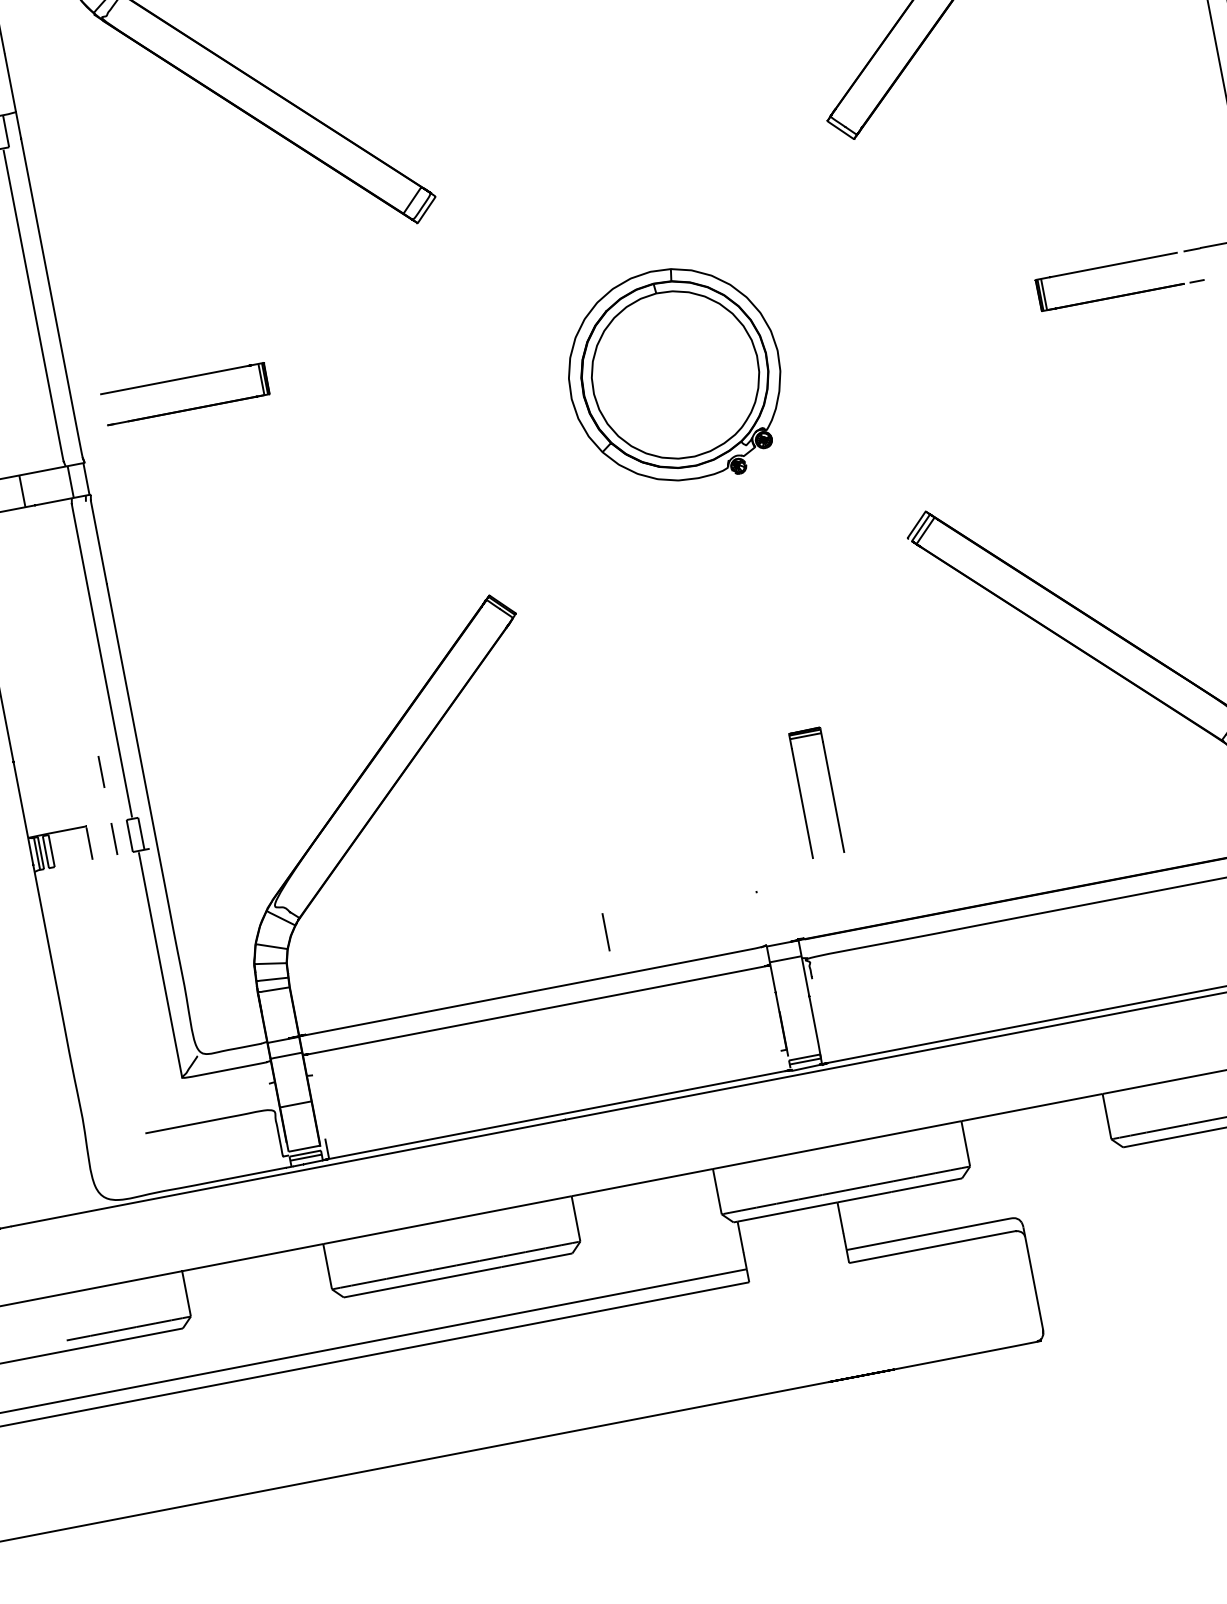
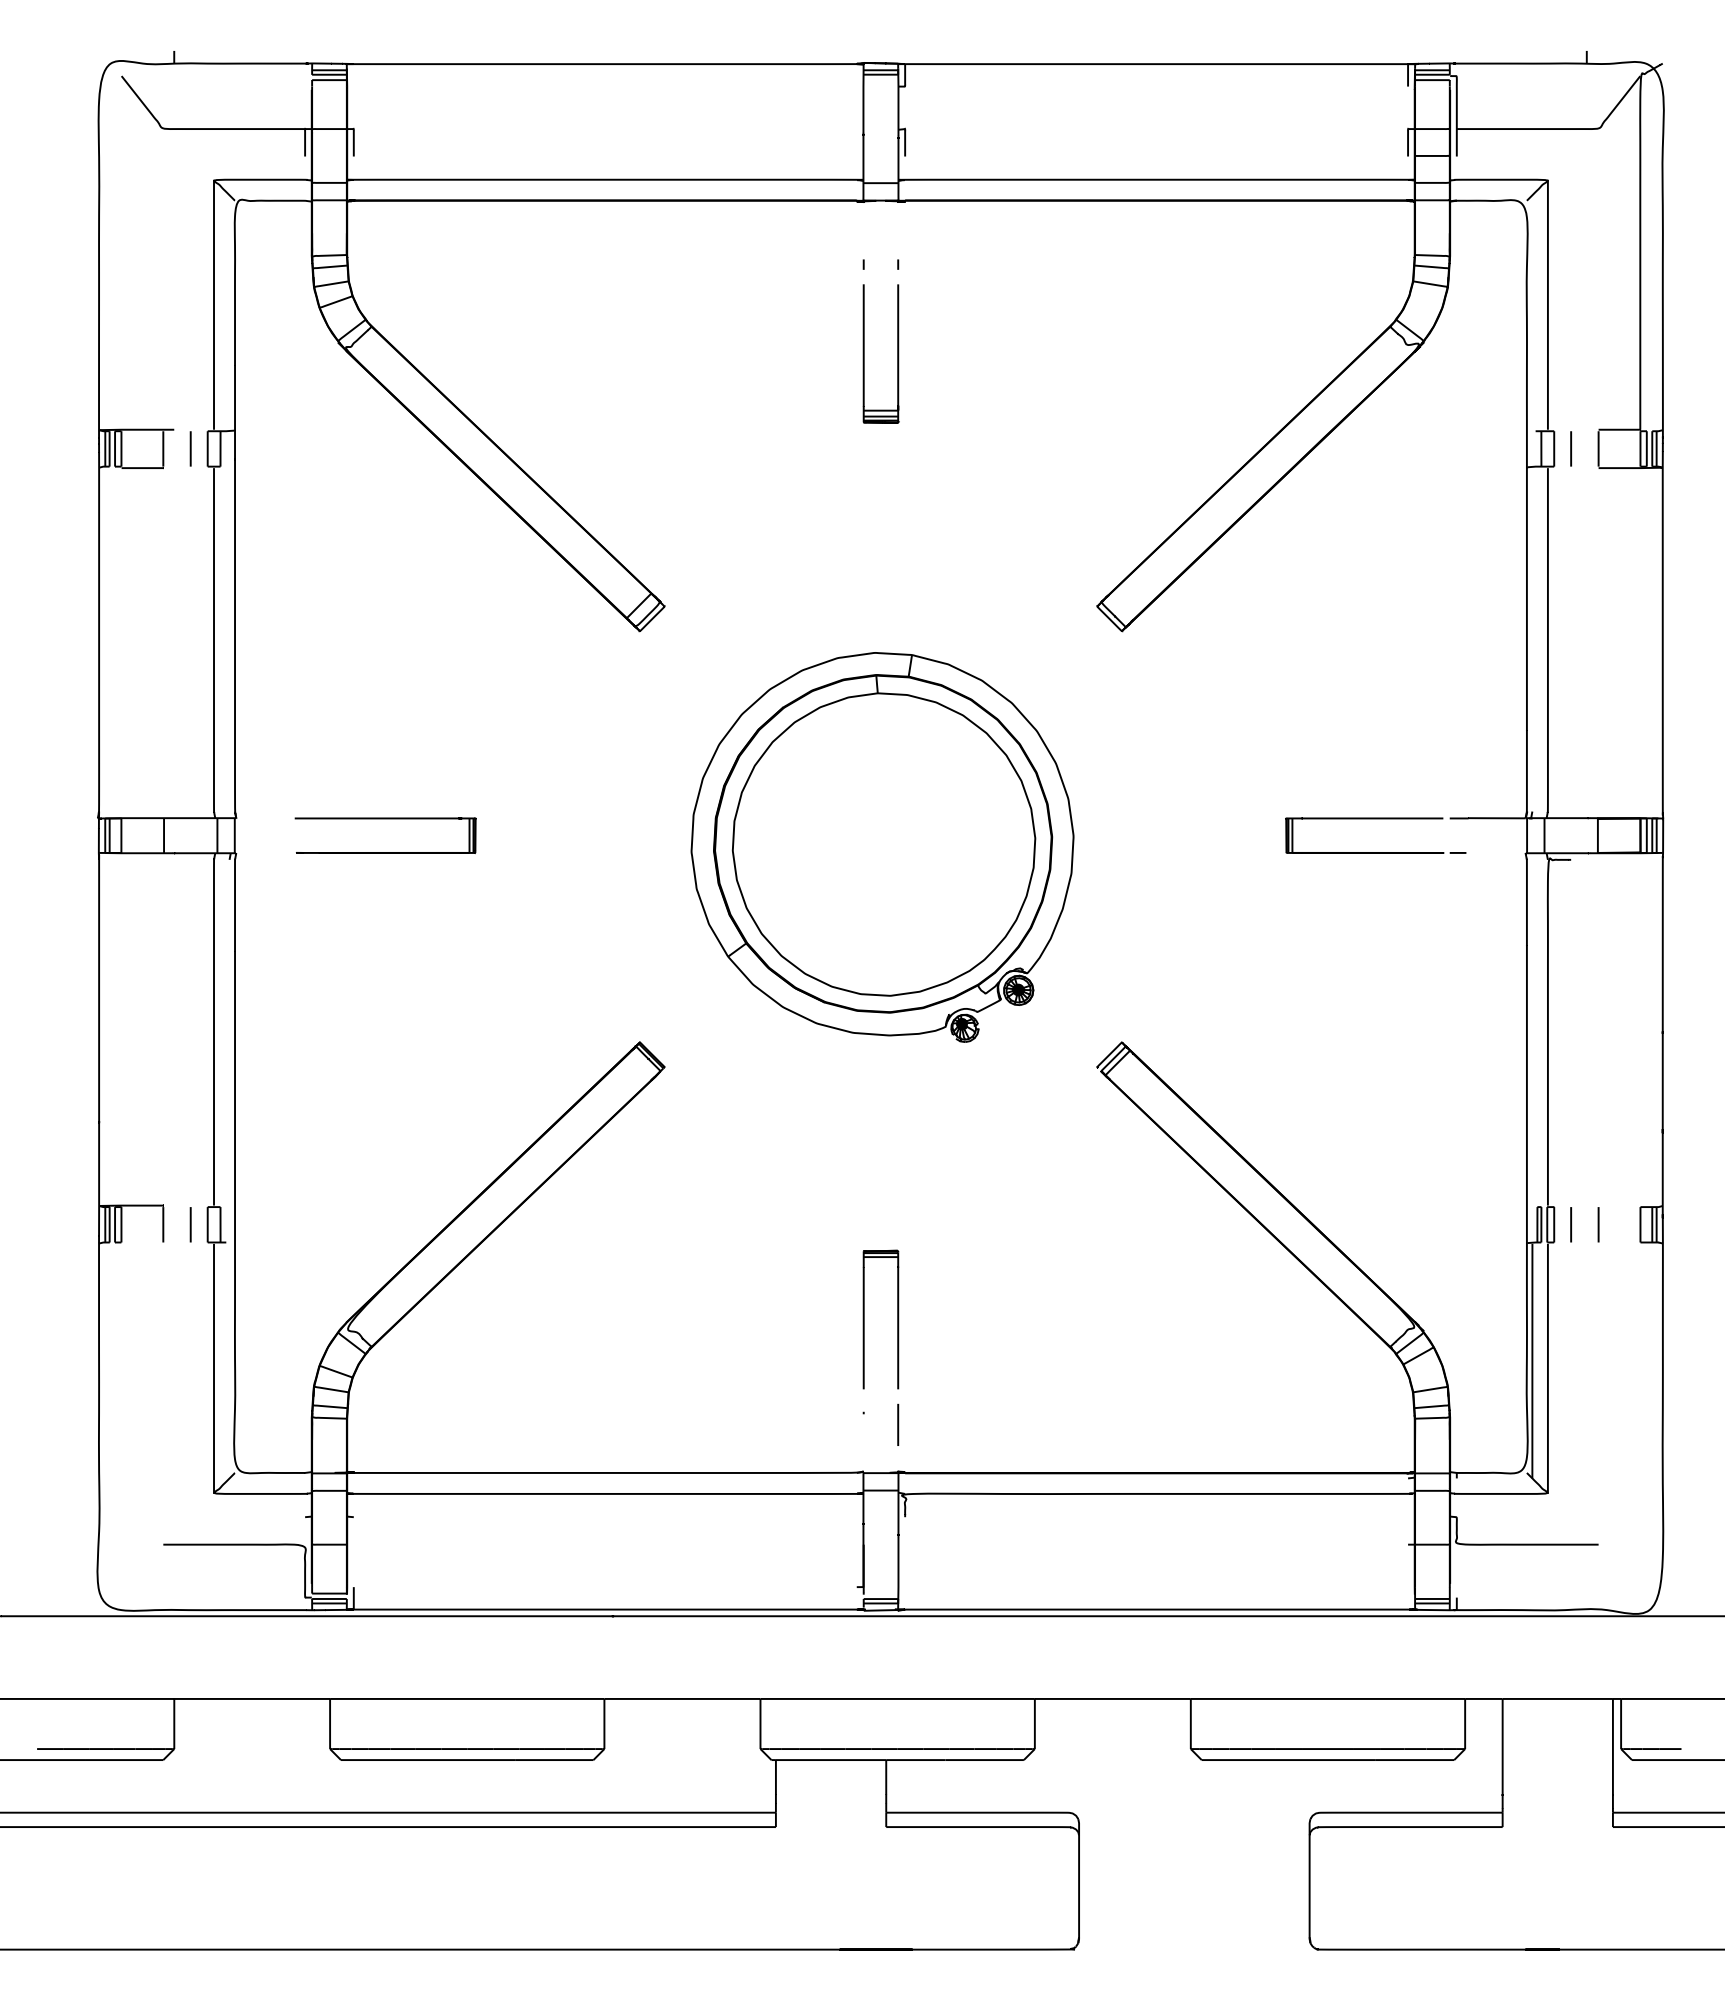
part: (674, 376) -> (882, 847), size x1.67
part: (182, 379) -> (385, 819), moved
line: (101, 771) -> (190, 1150), removed
part: (801, 795) -> (864, 1319), moved
line: (606, 931) -> (898, 1424), moved

